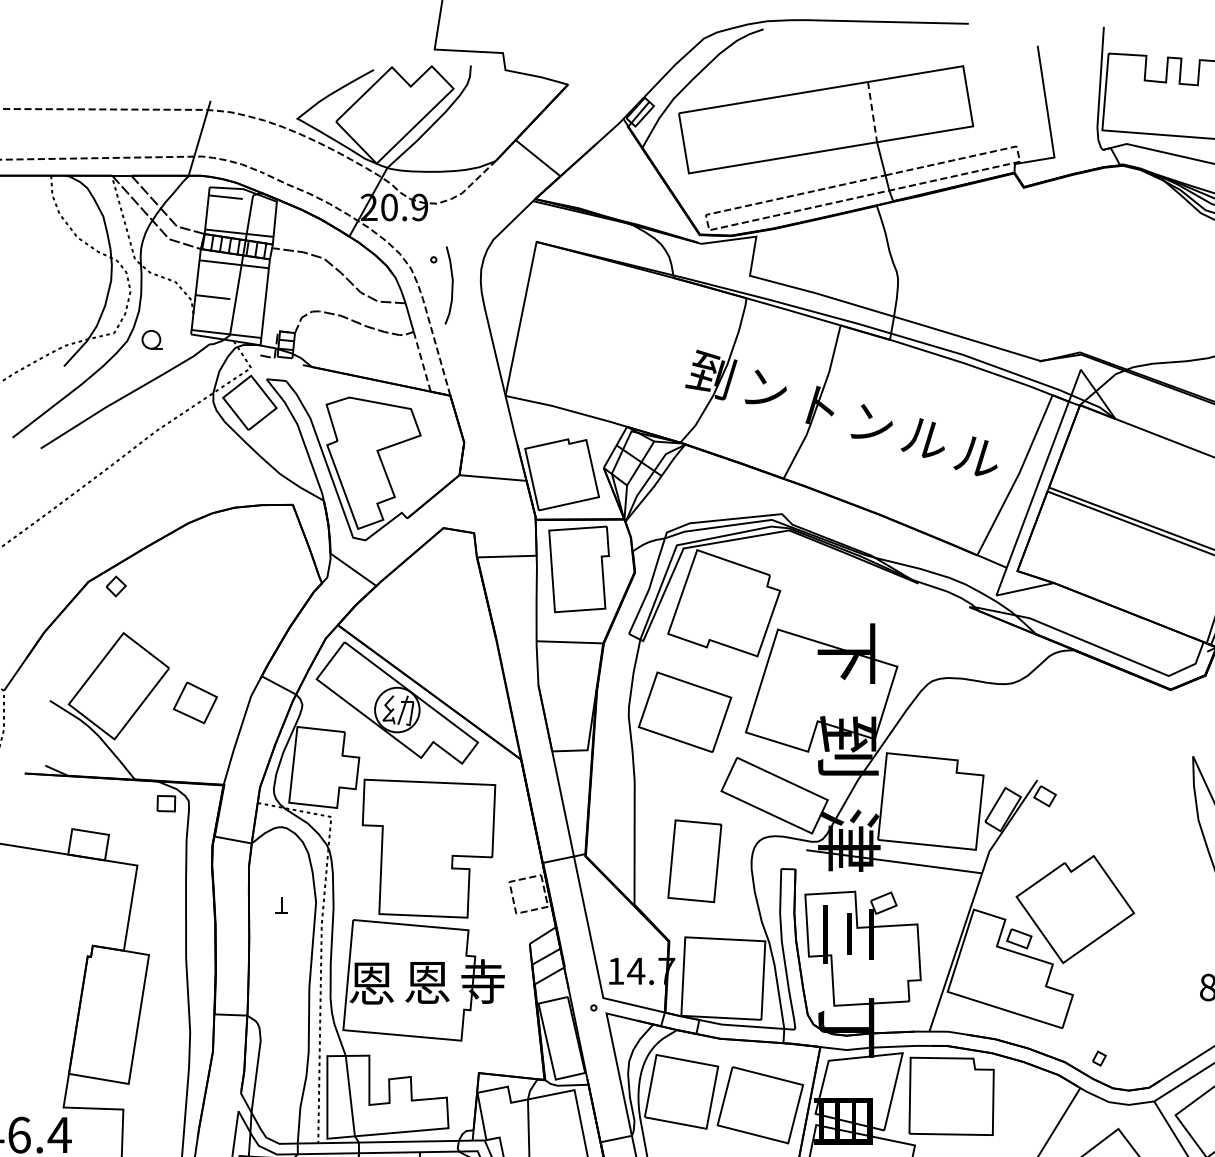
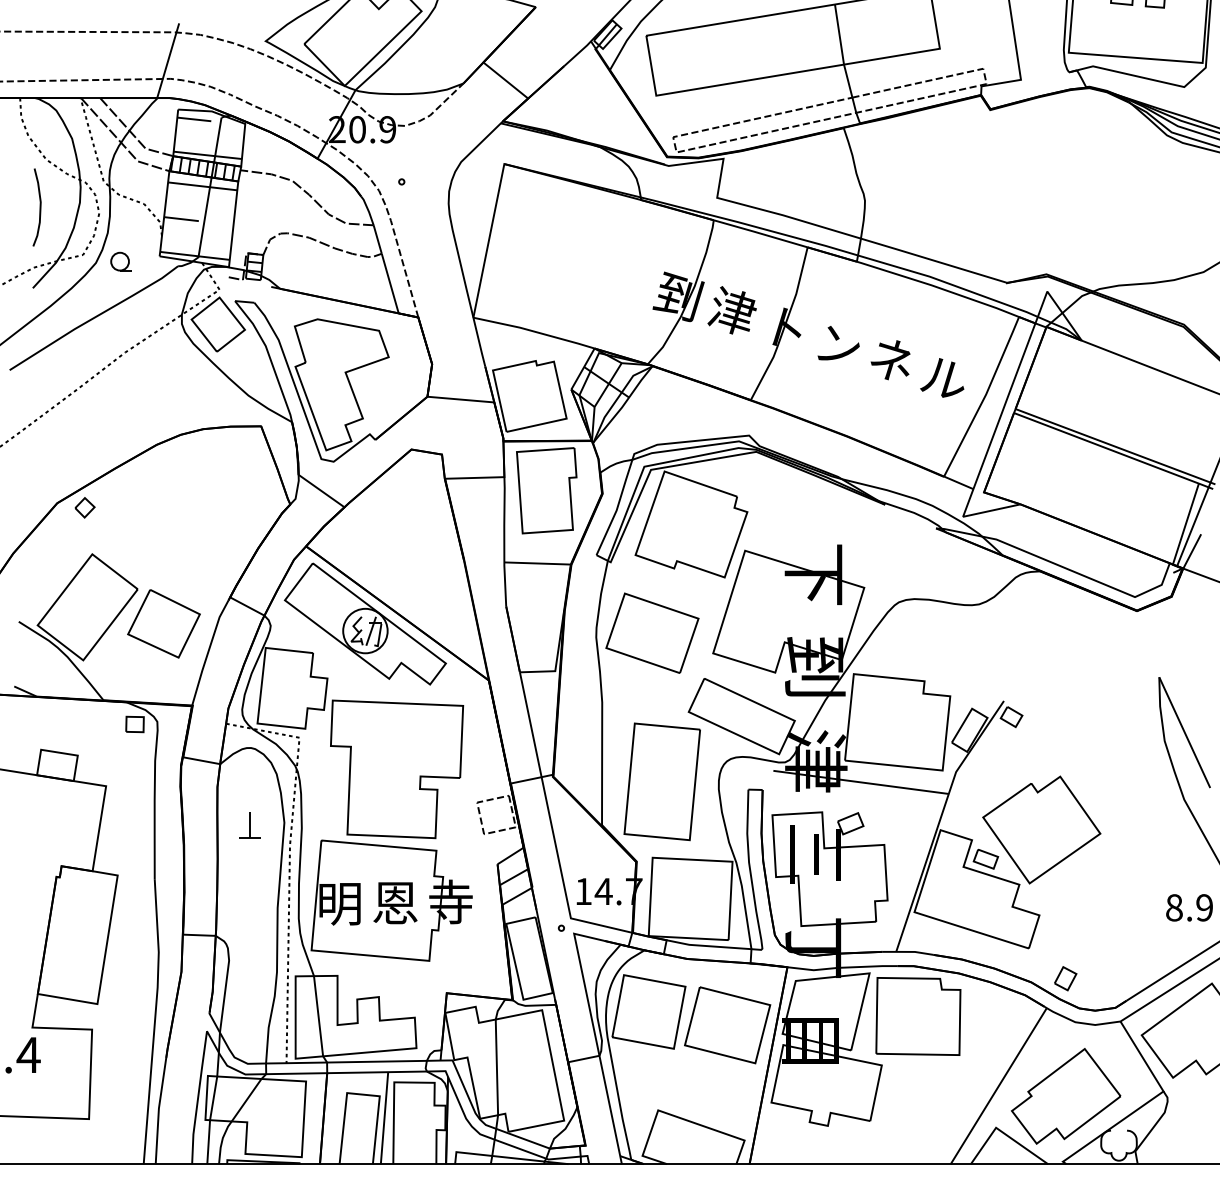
line: (872, 113) -> (839, 35), dashed -> solid
curve: (451, 285) -> (39, 207), moved
line: (422, 361) -> (390, 283), dashed -> solid
text: (764, 388) -> (731, 310), ン -> 津
text: (922, 438) -> (889, 360), ル -> ネ
part: (194, 702) -> (163, 623), size x1.67
part: (694, 860) -> (661, 781), size x1.43
part: (281, 904) -> (249, 825), size x1.67
text: (371, 984) -> (339, 904), 恩 -> 明
part: (1099, 1058) -> (1065, 978), size x1.67

